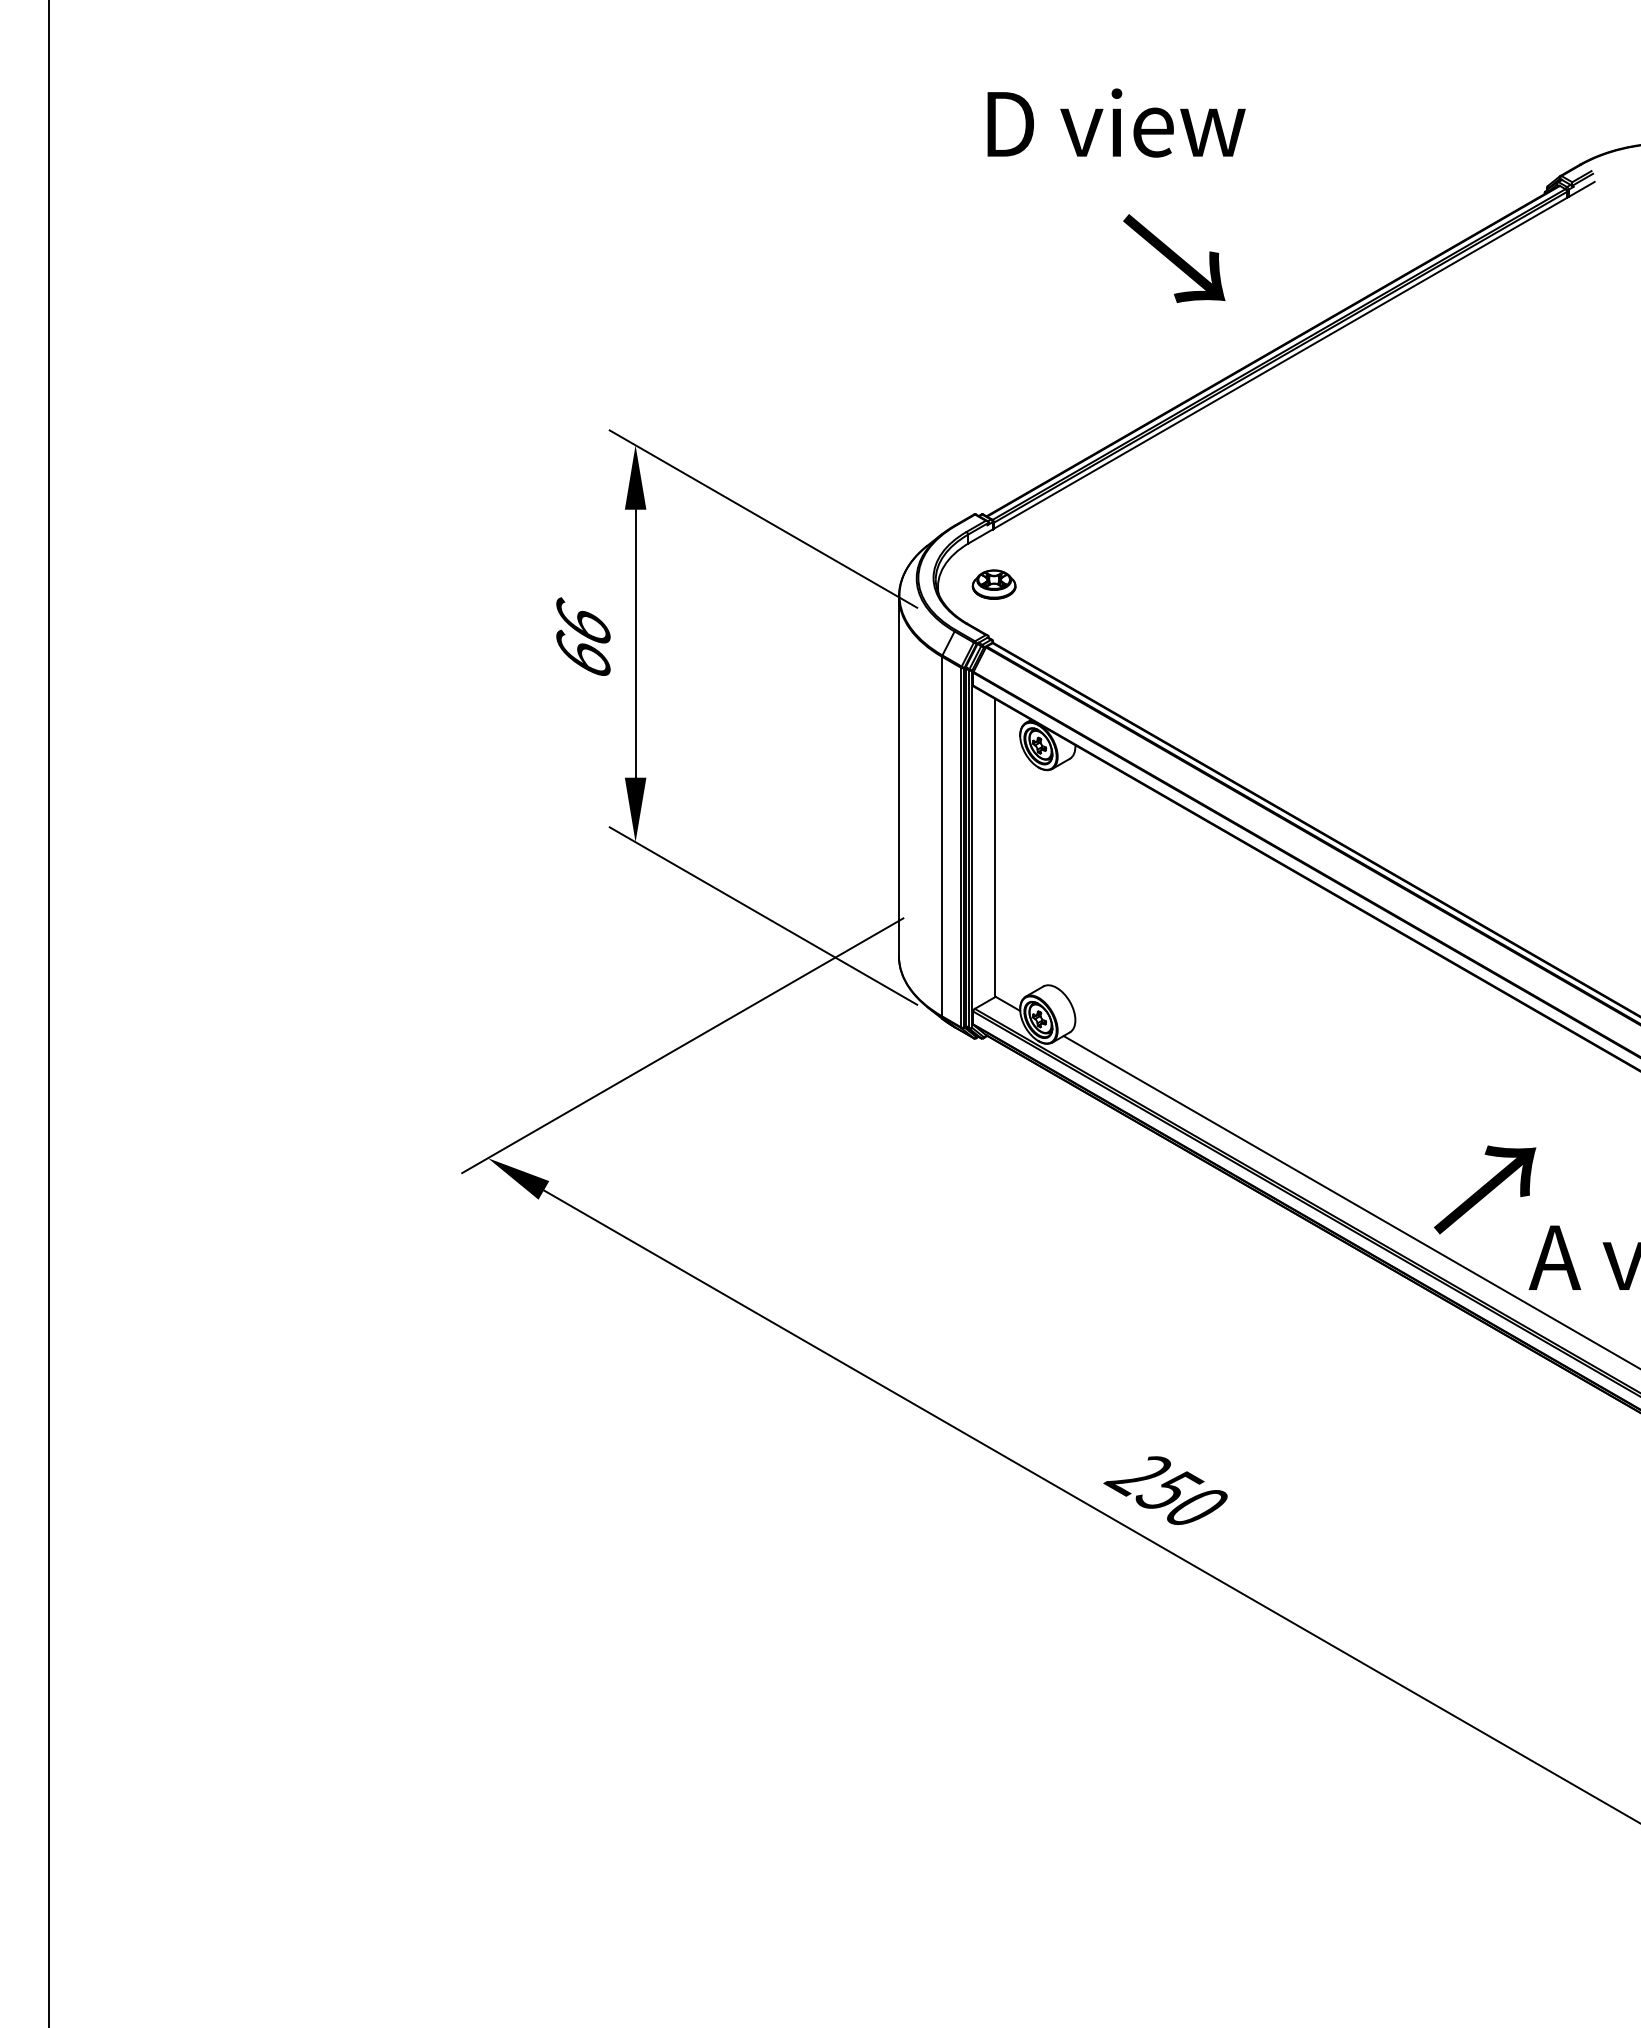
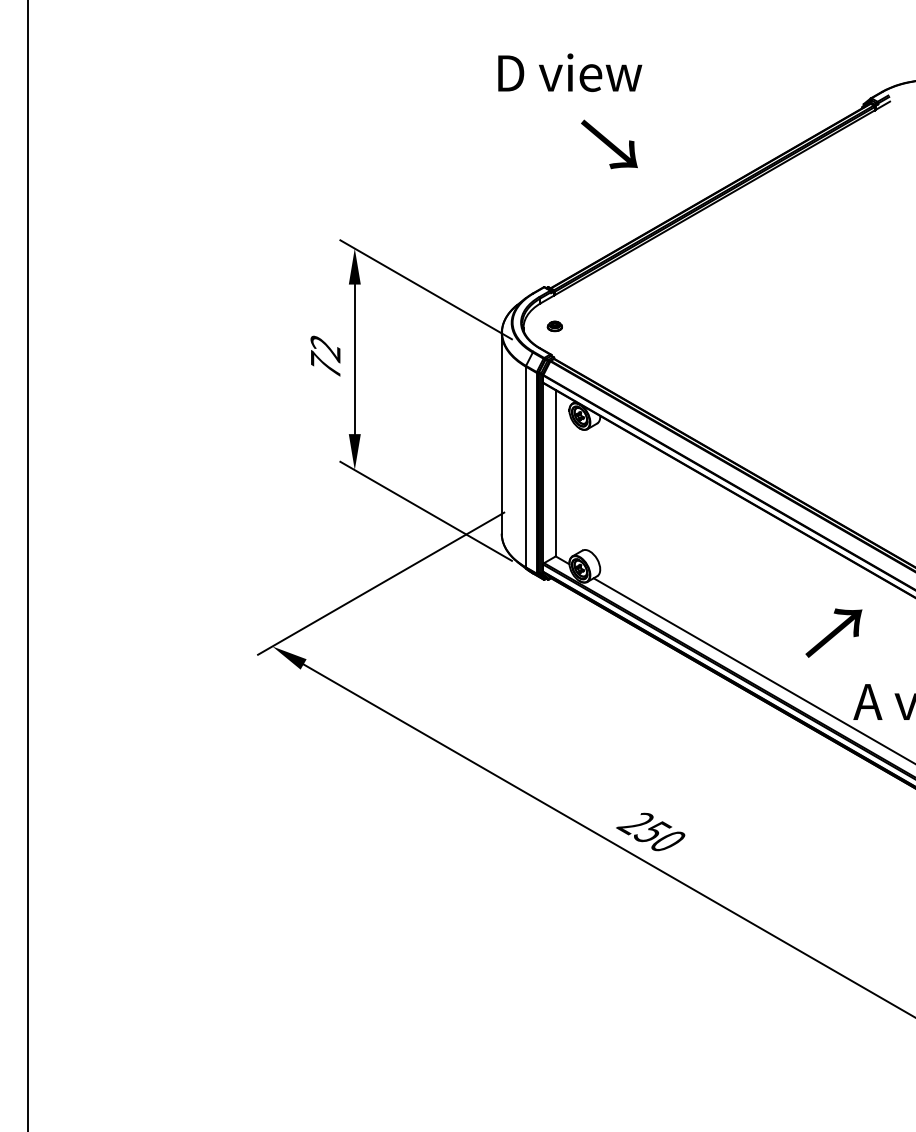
text: (1117, 122) -> (570, 72), moved
text: (1174, 258) -> (609, 144), moved
part: (993, 584) -> (554, 326), size x0.6
text: (583, 636) -> (325, 355), 66 -> 72
text: (1484, 1188) -> (833, 632), moved

